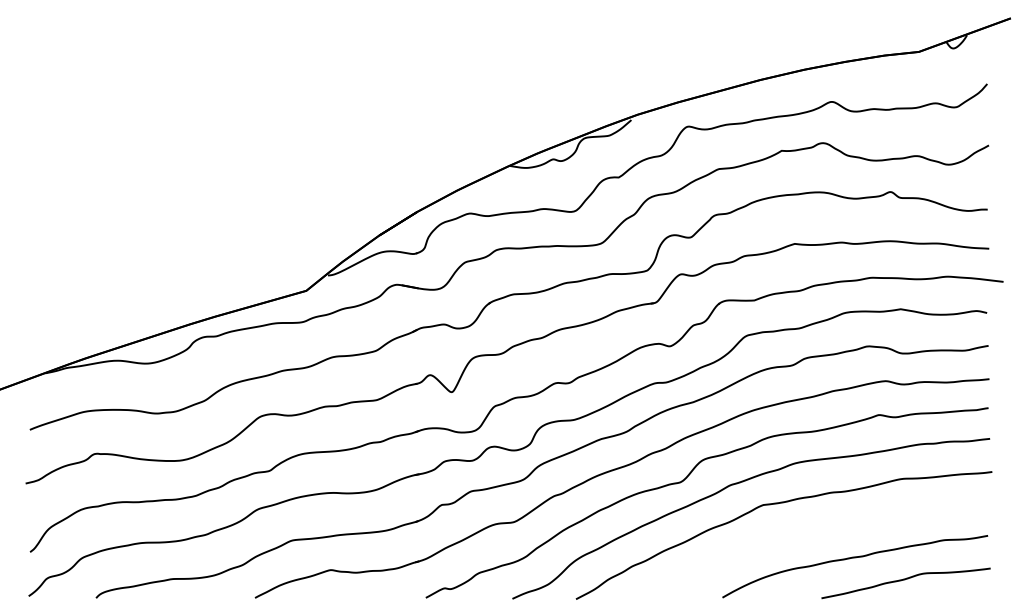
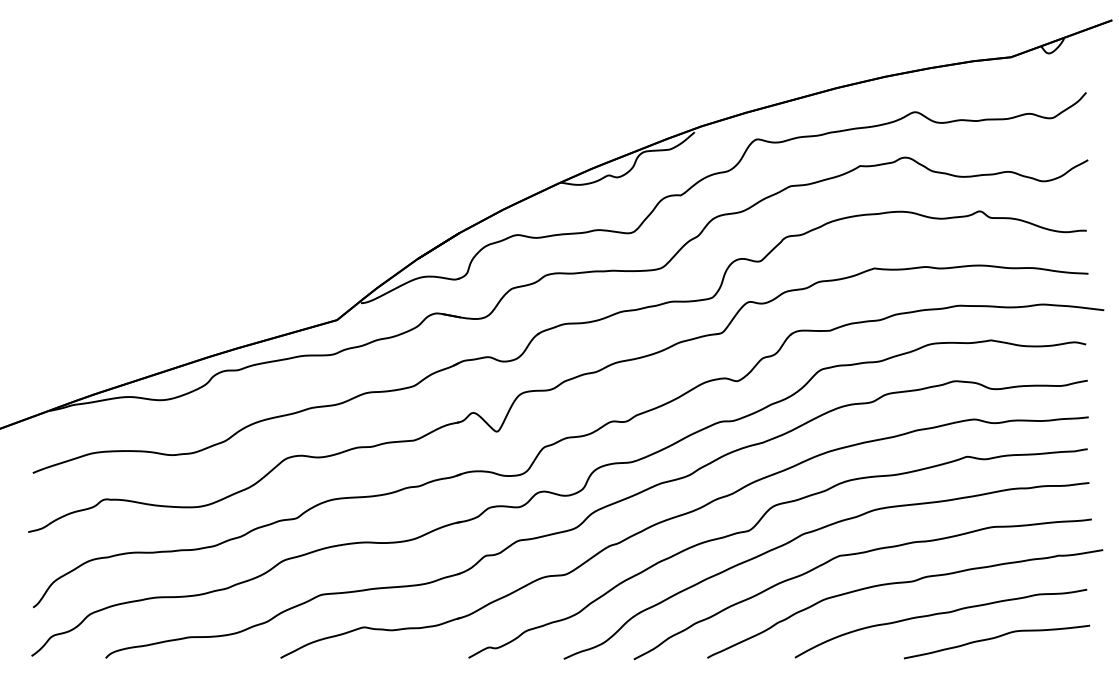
curve: (822, 530) -> (905, 583), added

